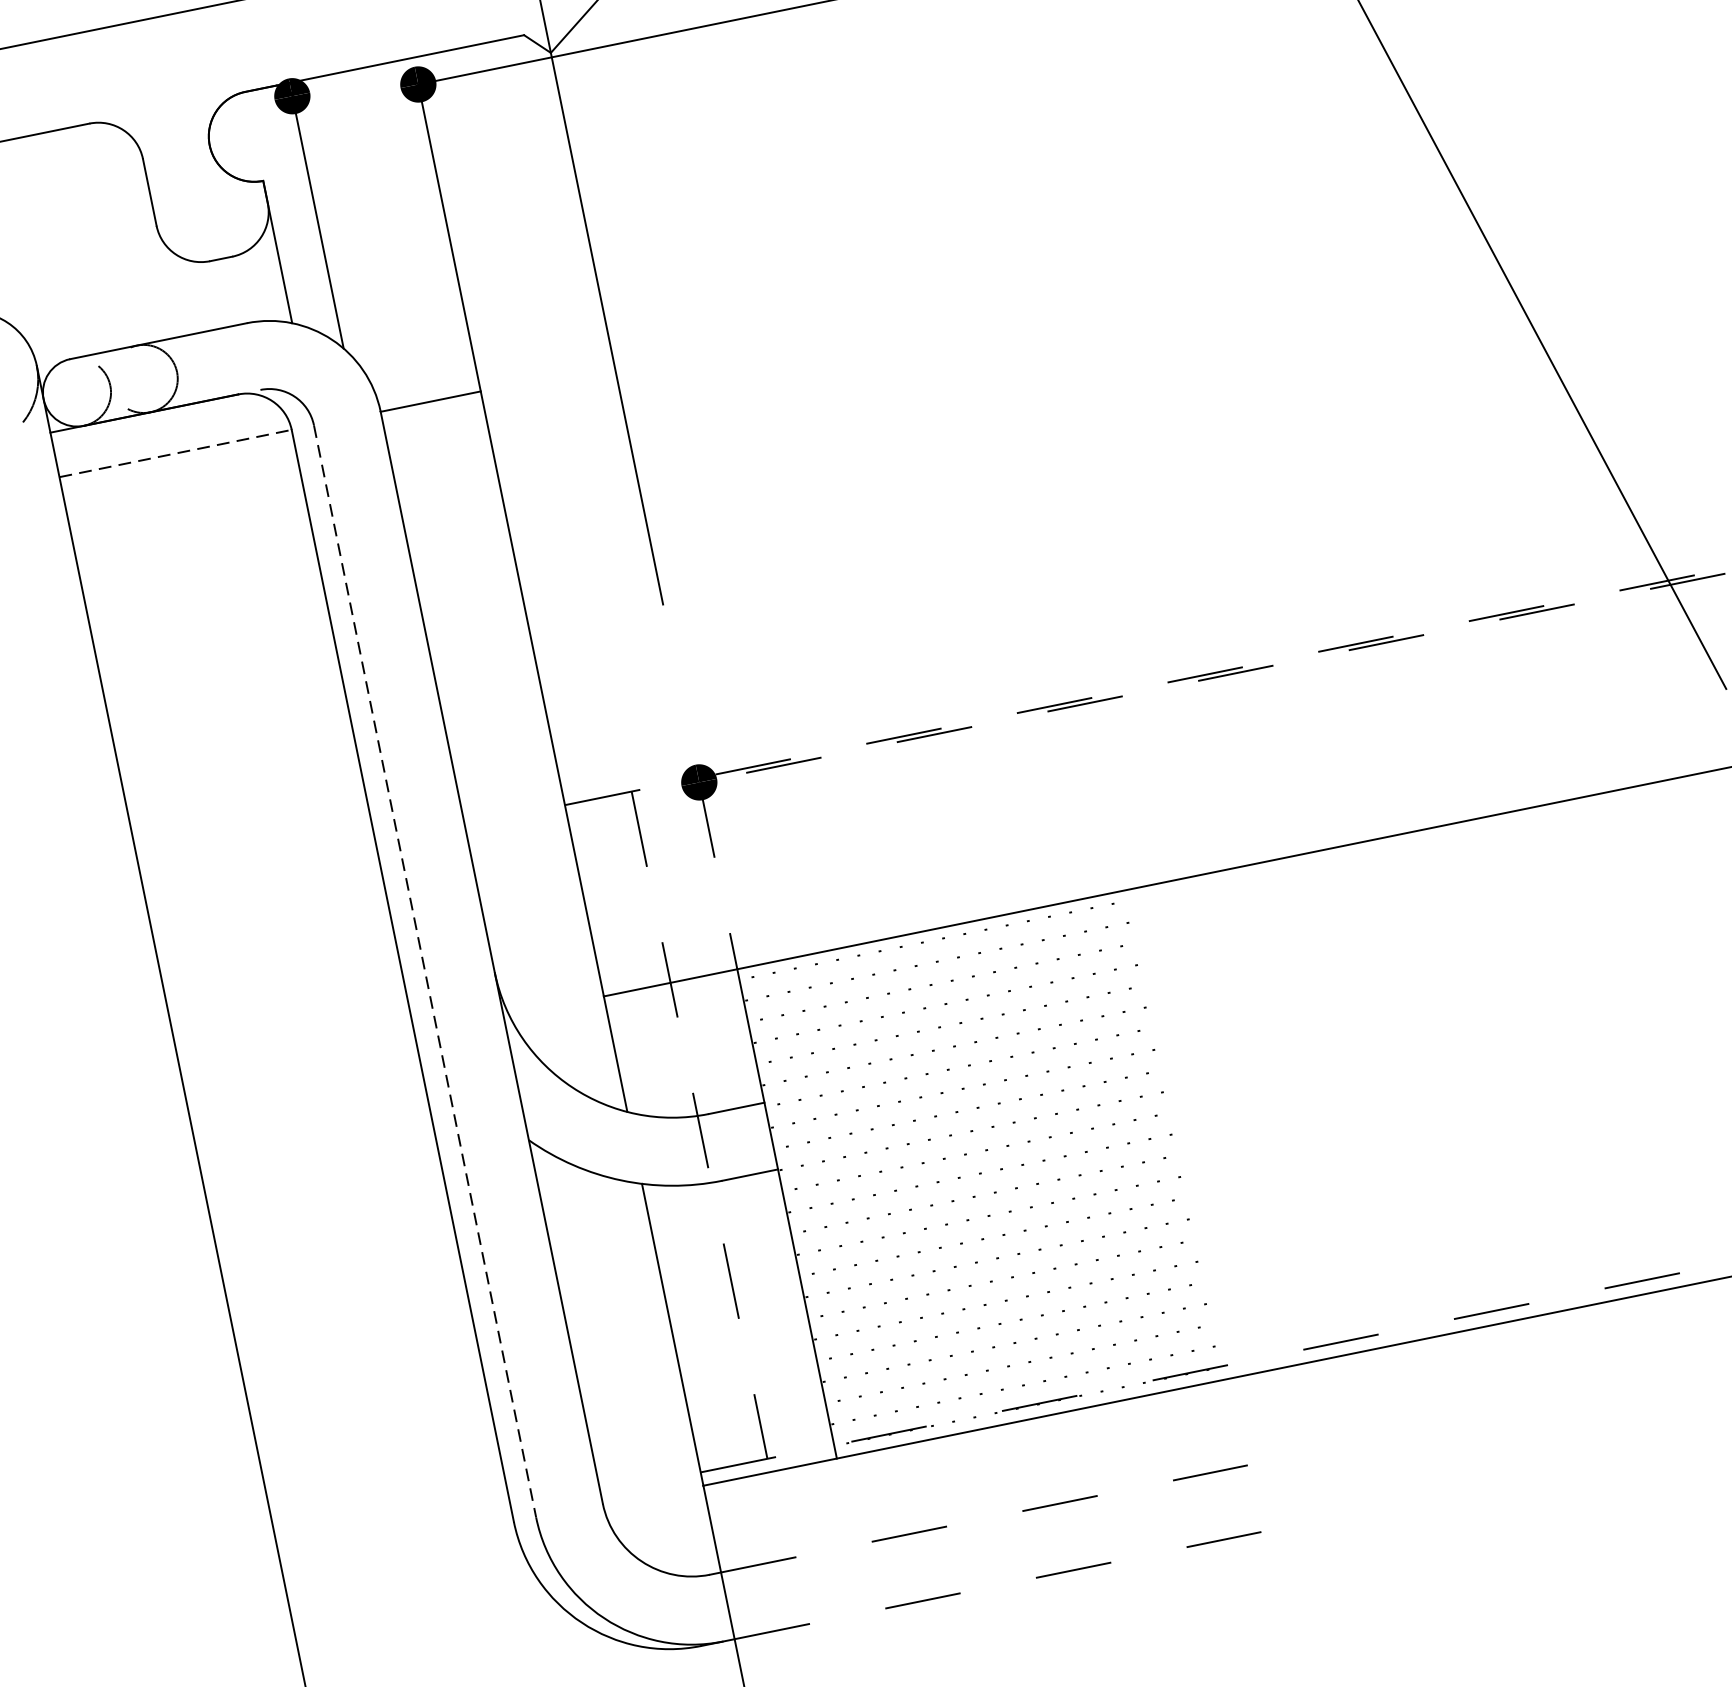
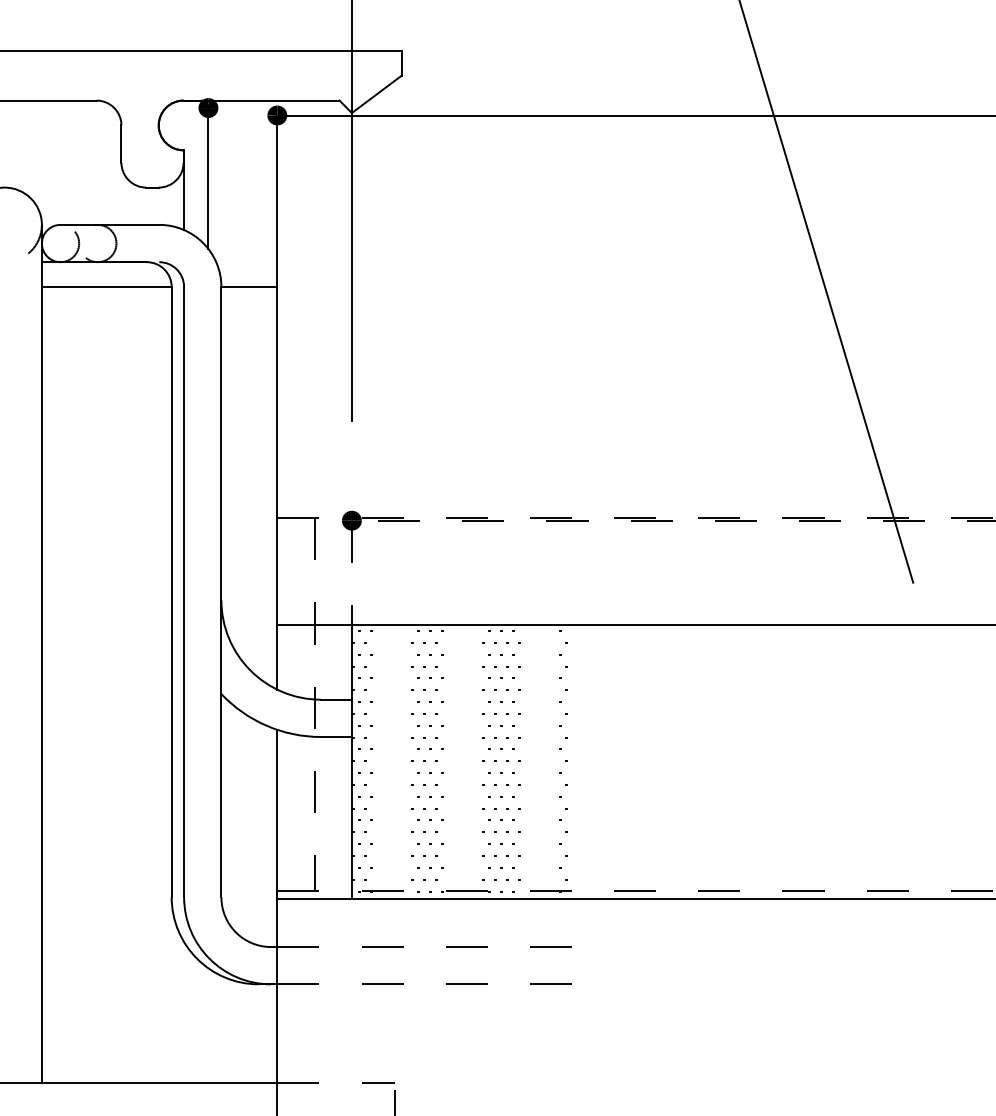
line: (175, 454) -> (106, 287), dashed -> solid
line: (425, 971) -> (184, 592), dashed -> solid

